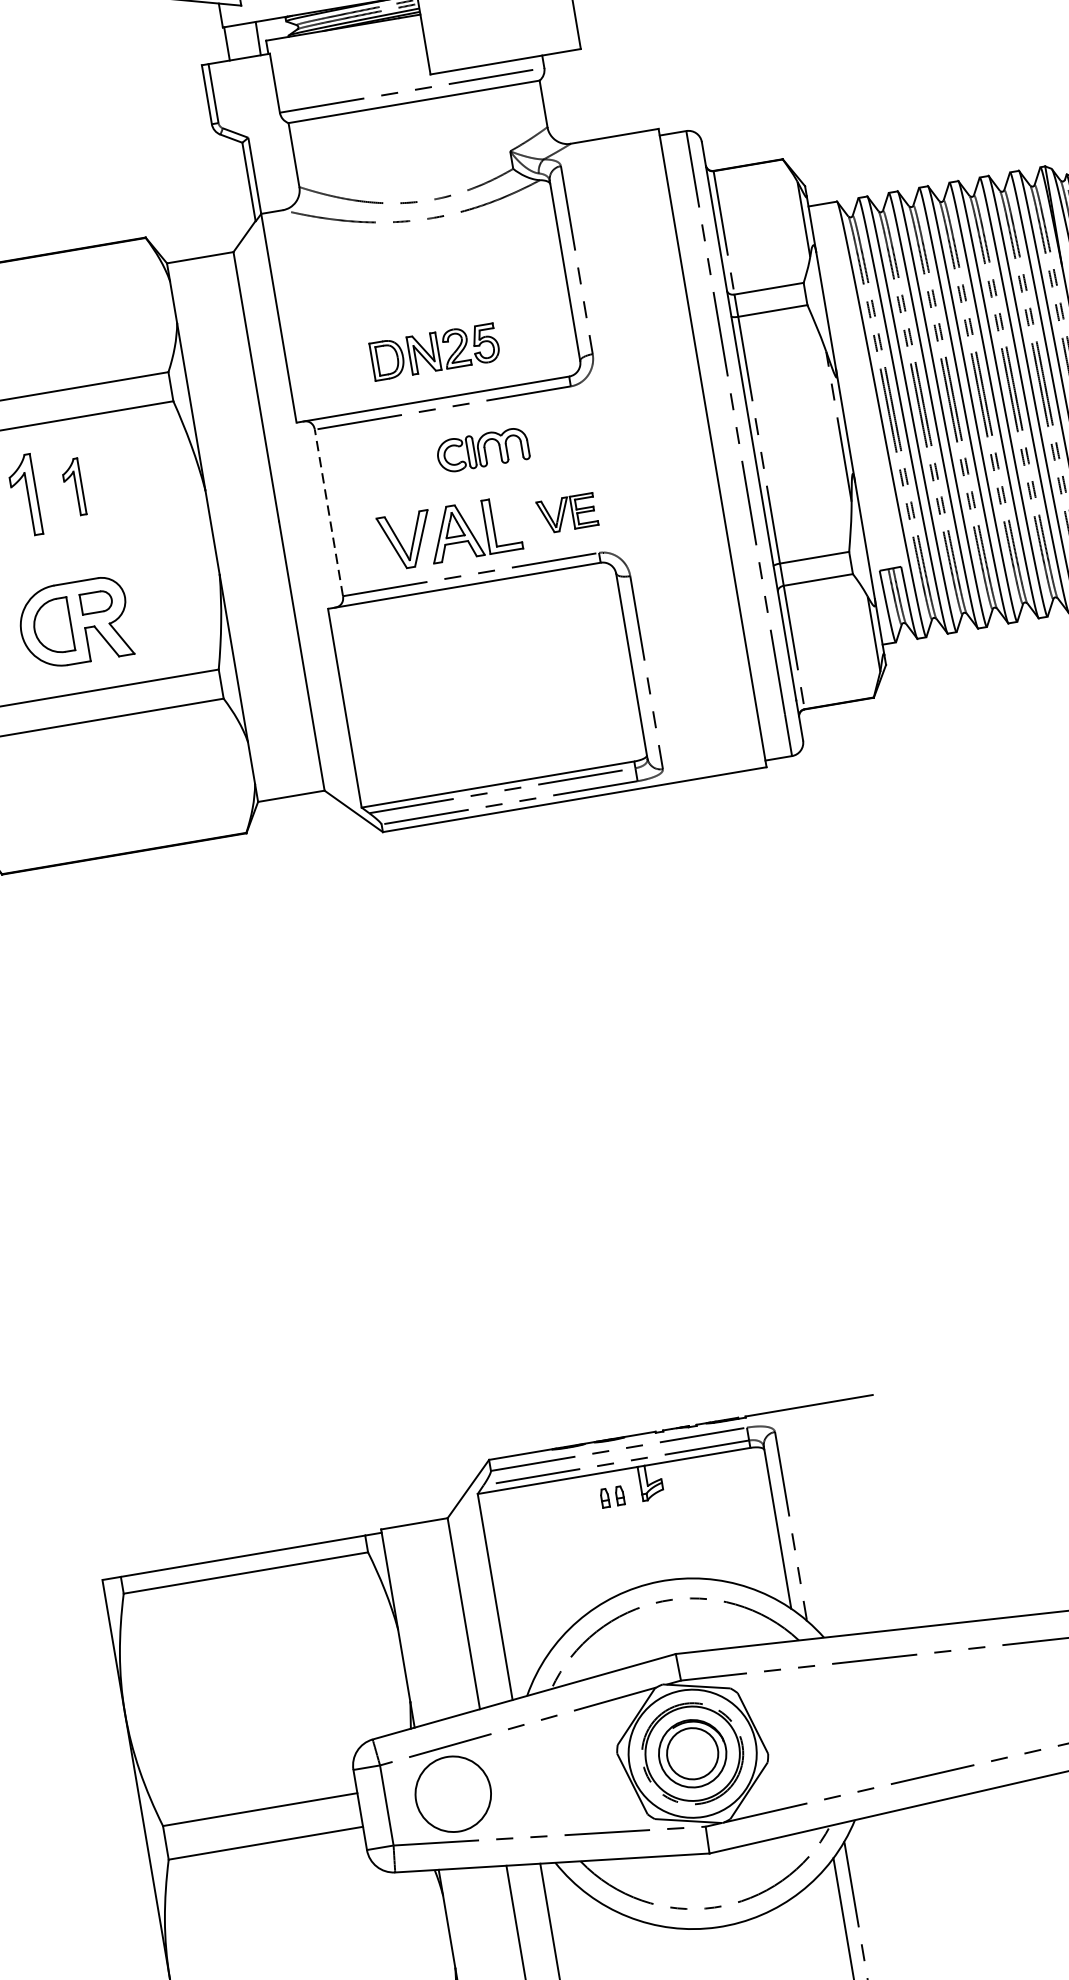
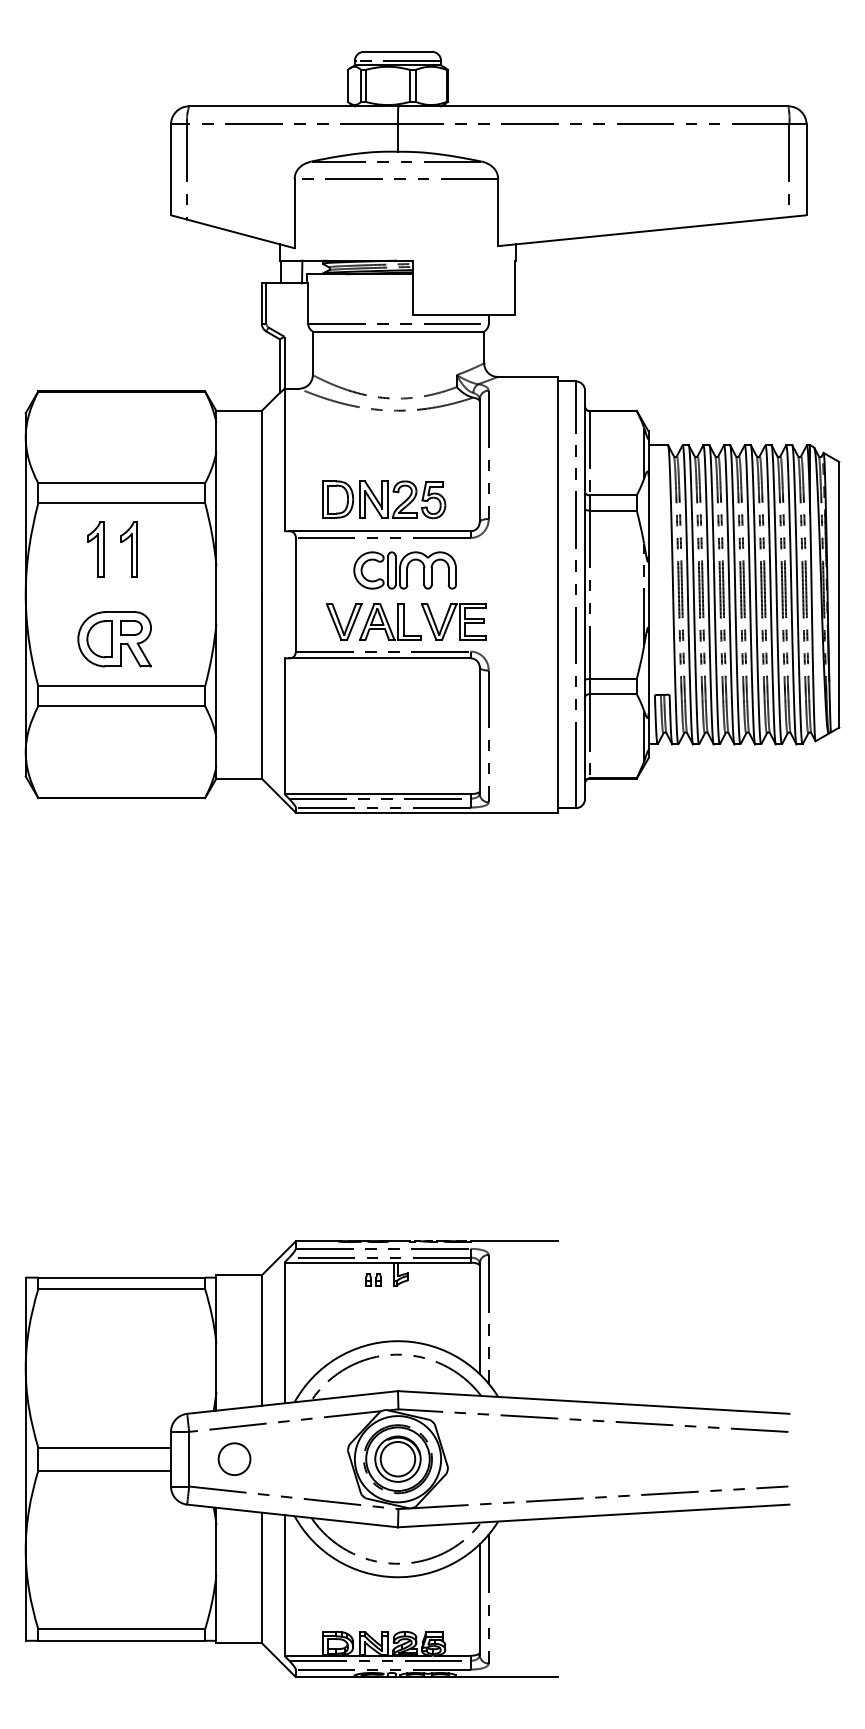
part: (435, 351) -> (384, 499), size x1.43
part: (482, 450) -> (404, 570), size x1.67
part: (72, 488) -> (128, 549), size x1.43
line: (328, 512) -> (295, 594), dashed -> solid
part: (566, 512) -> (453, 621), size x1.67
circle: (453, 1794) -> (234, 1459), size x0.62

